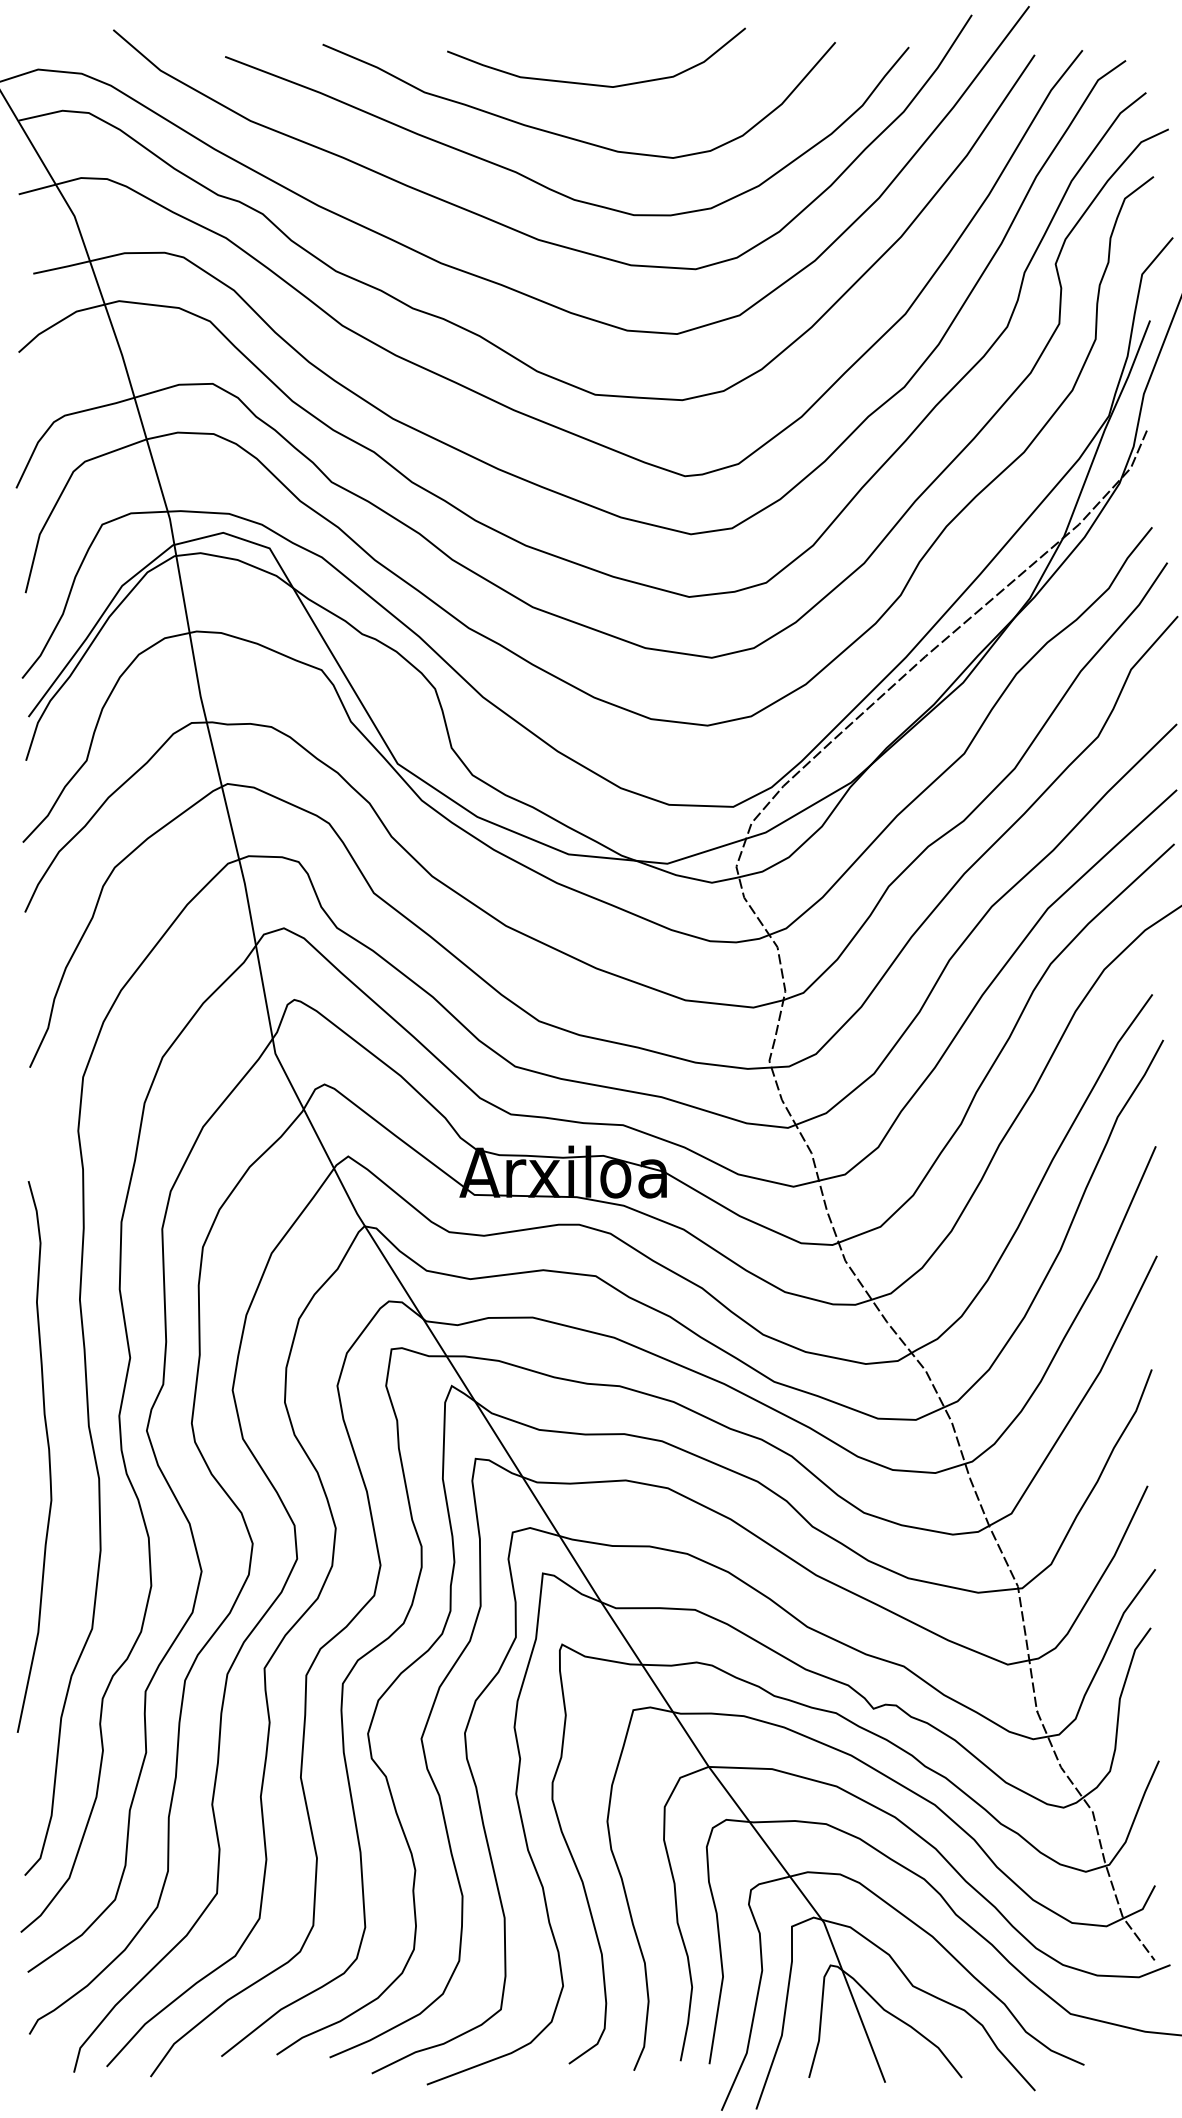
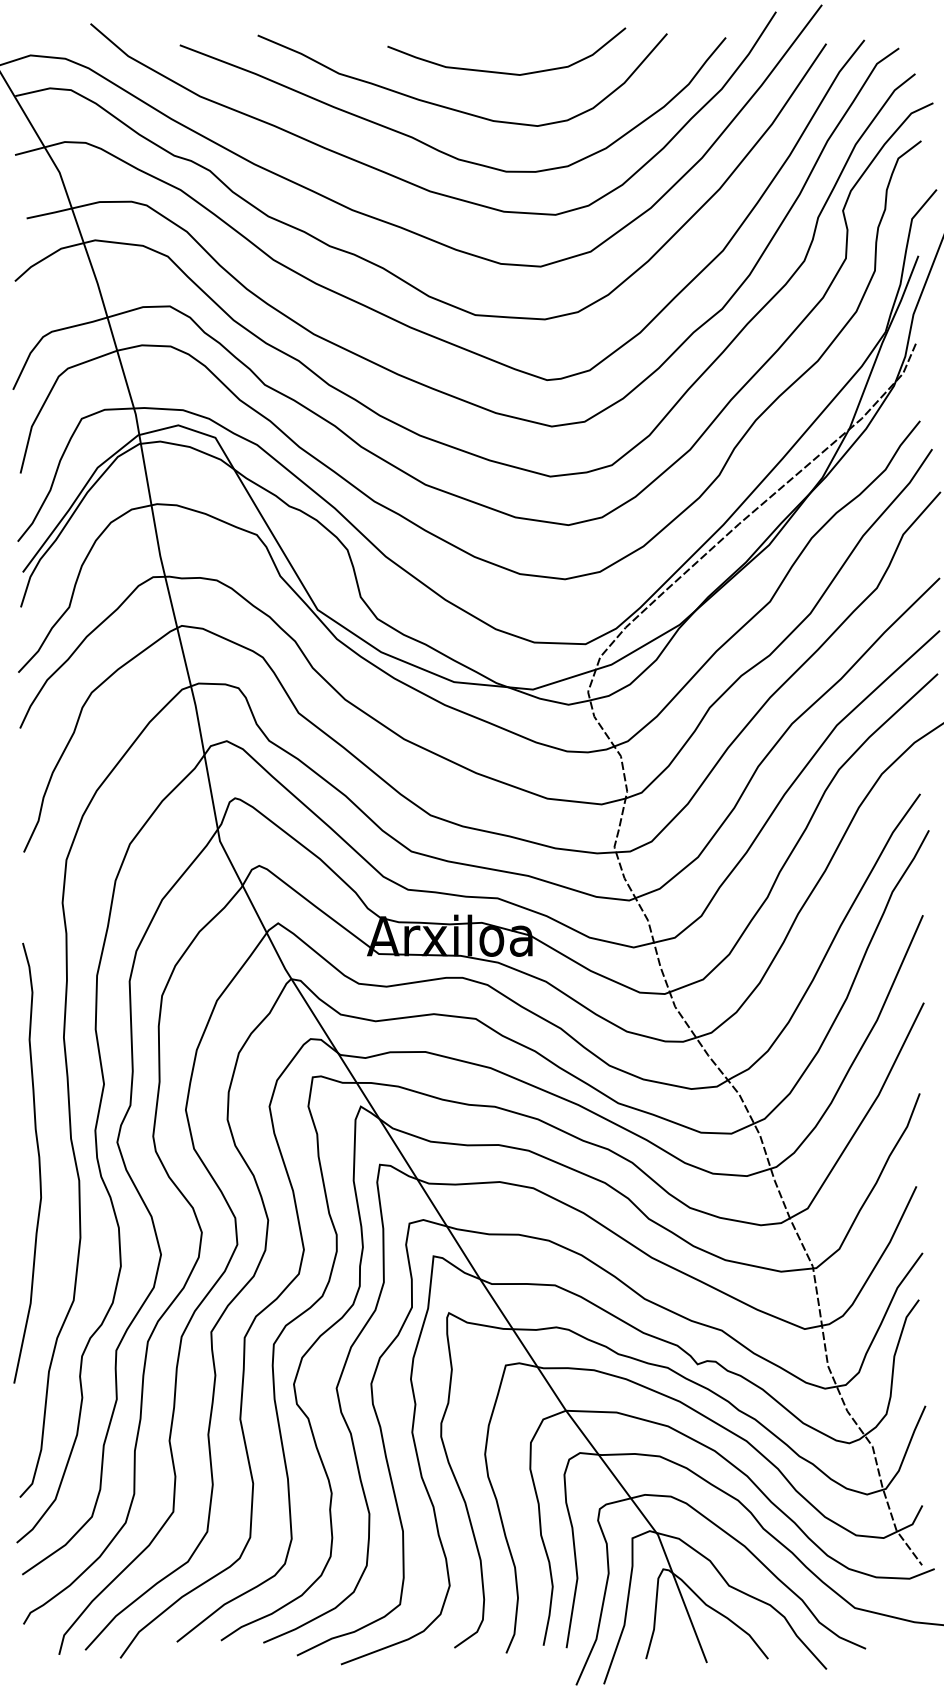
curve: (591, 83) -> (502, 72), moved

